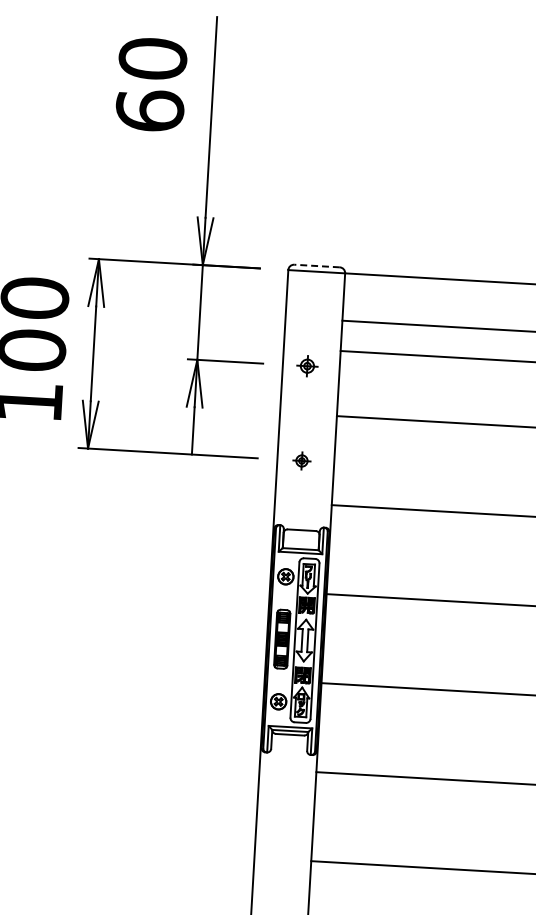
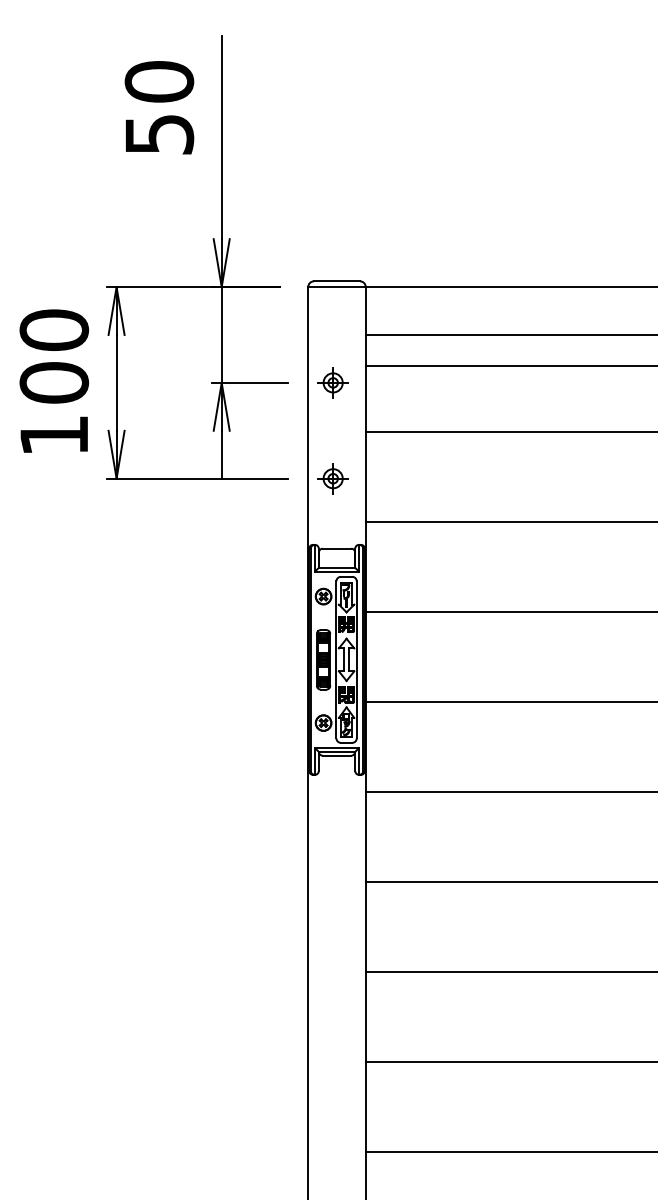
text: (150, 109) -> (159, 133), 60 -> 50
line: (317, 266) -> (337, 281), dashed -> solid
part: (306, 365) -> (332, 382), size x1.43
part: (301, 460) -> (332, 478), size x1.67

